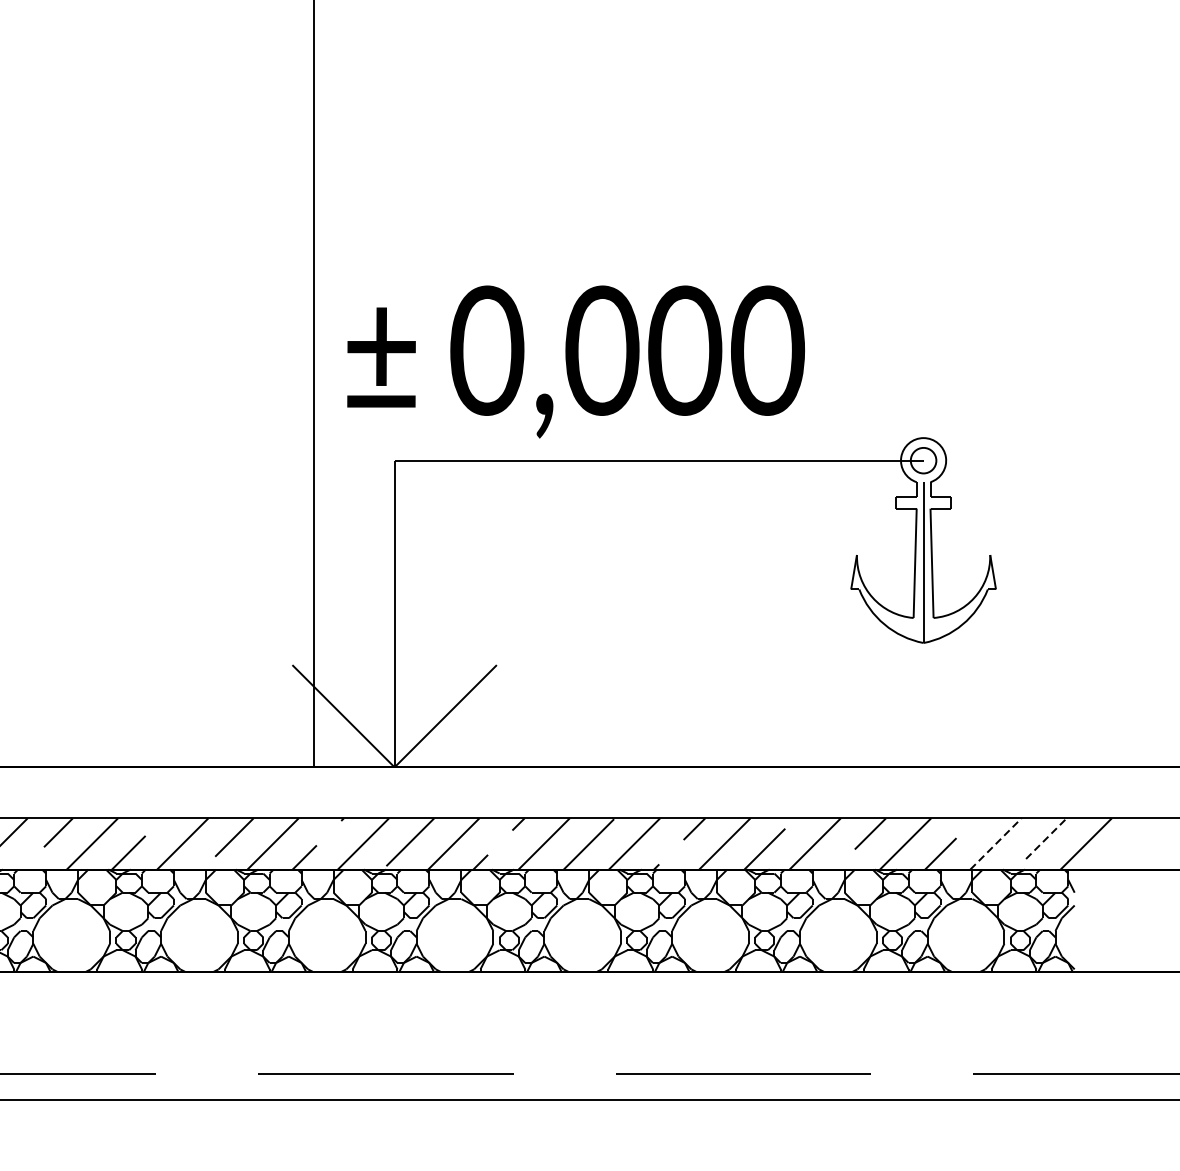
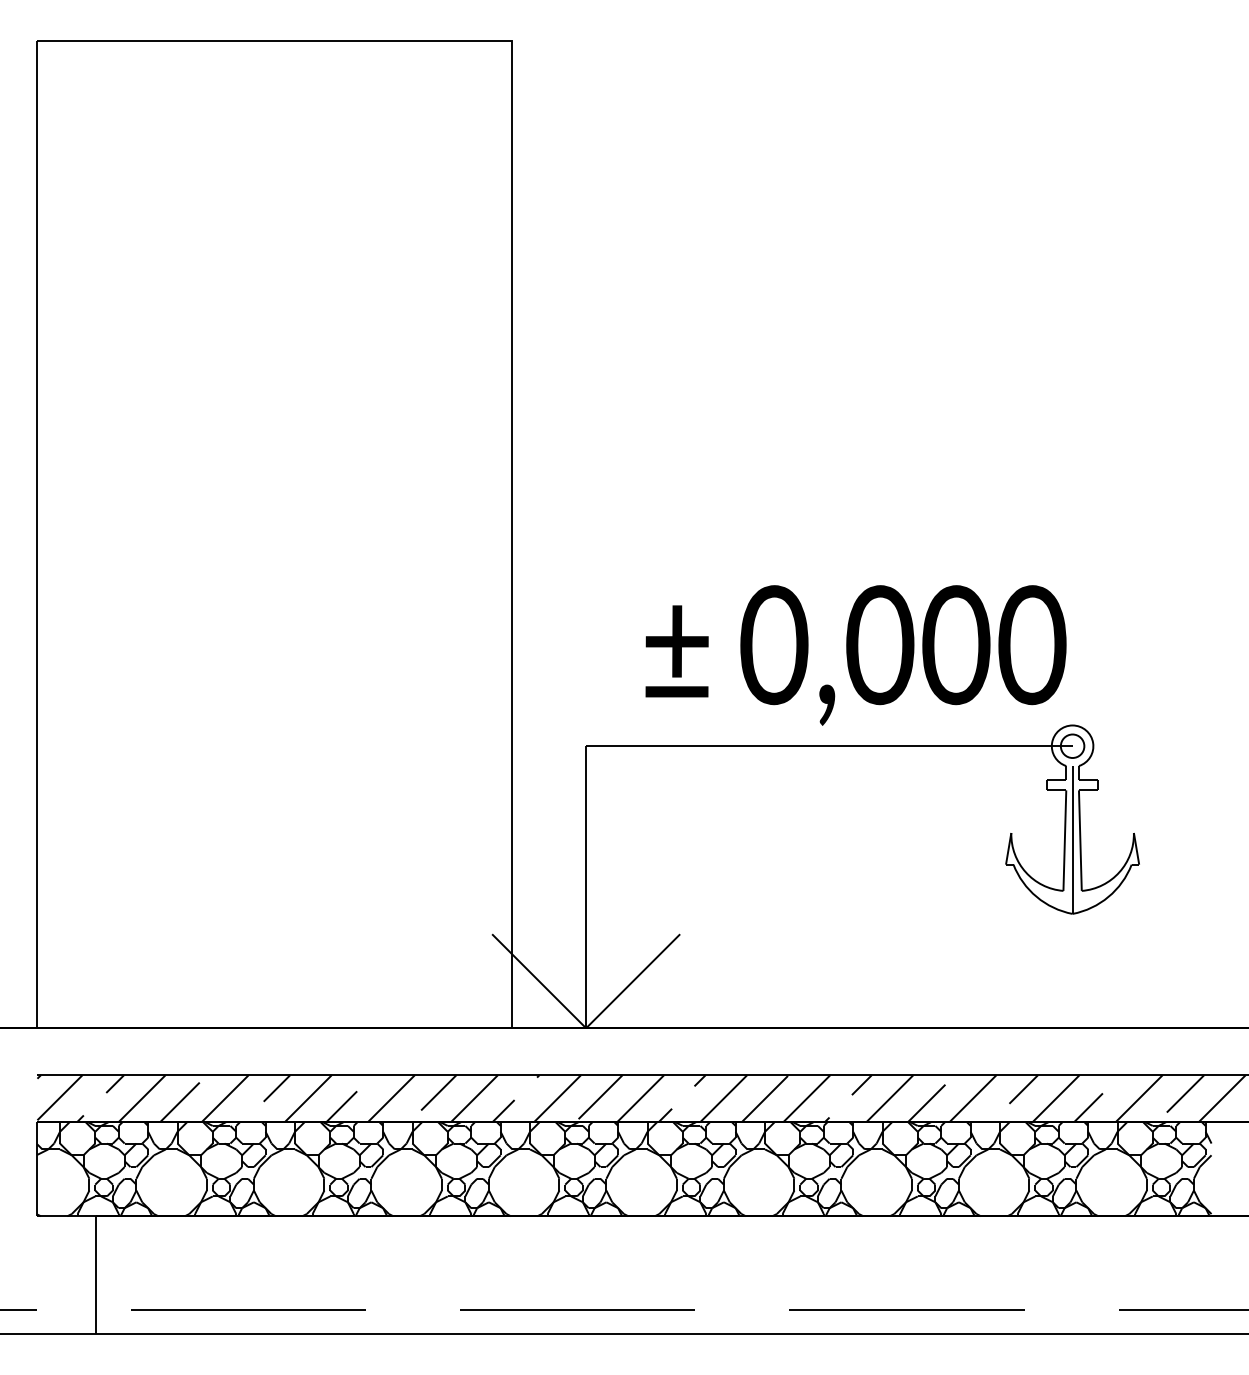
text: (575, 361) -> (855, 655), moved
line: (1046, 838) -> (1185, 1093), dashed -> solid
line: (996, 843) -> (1139, 1098), dashed -> solid

